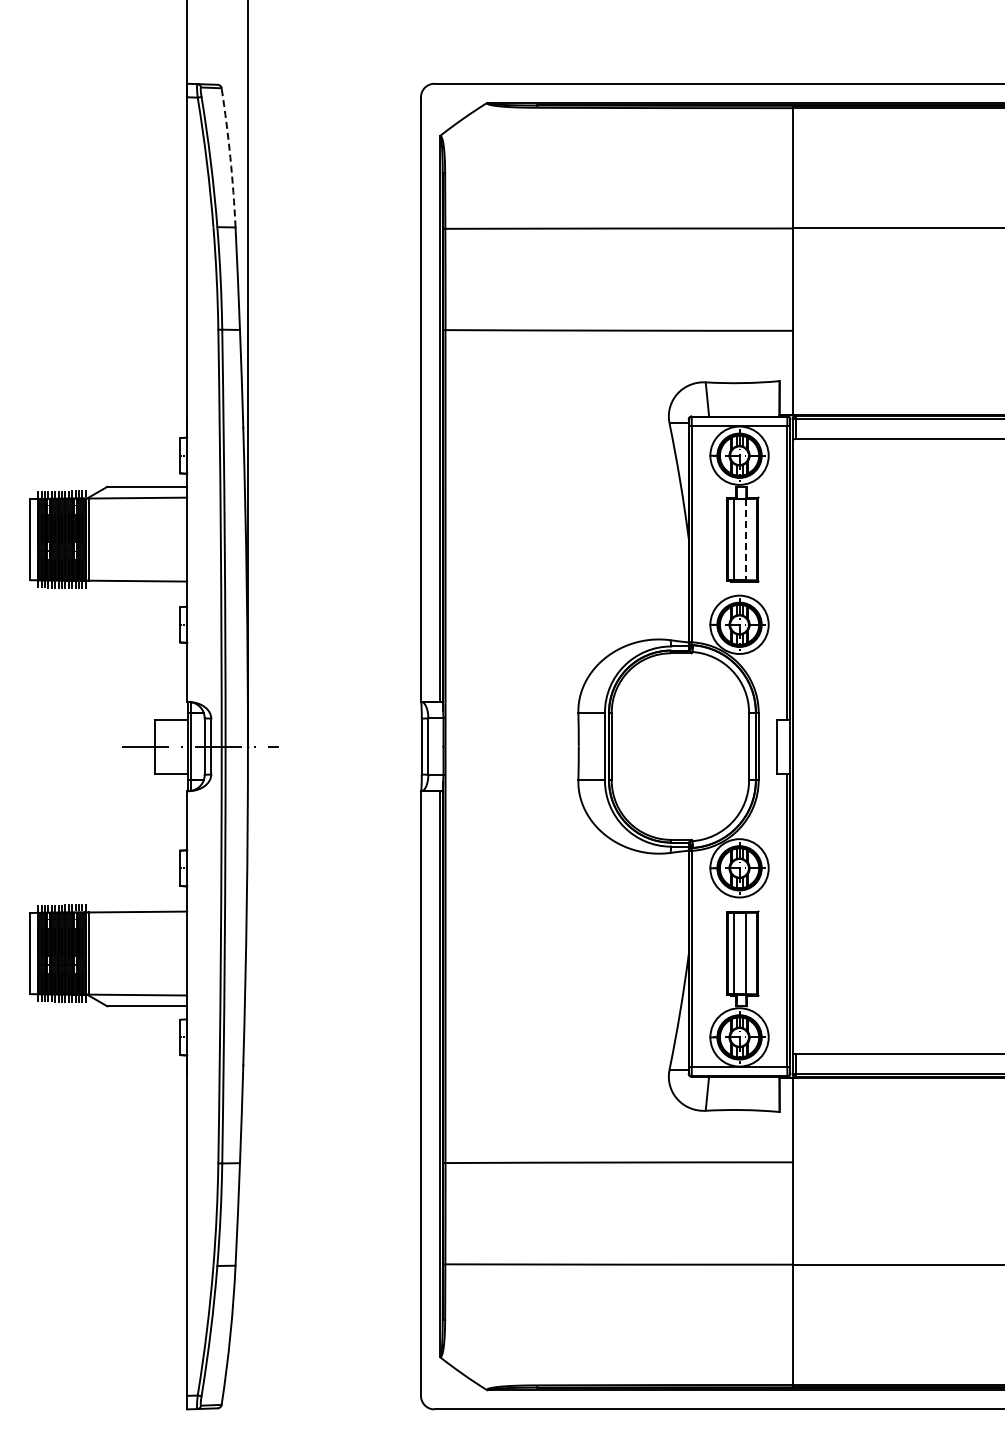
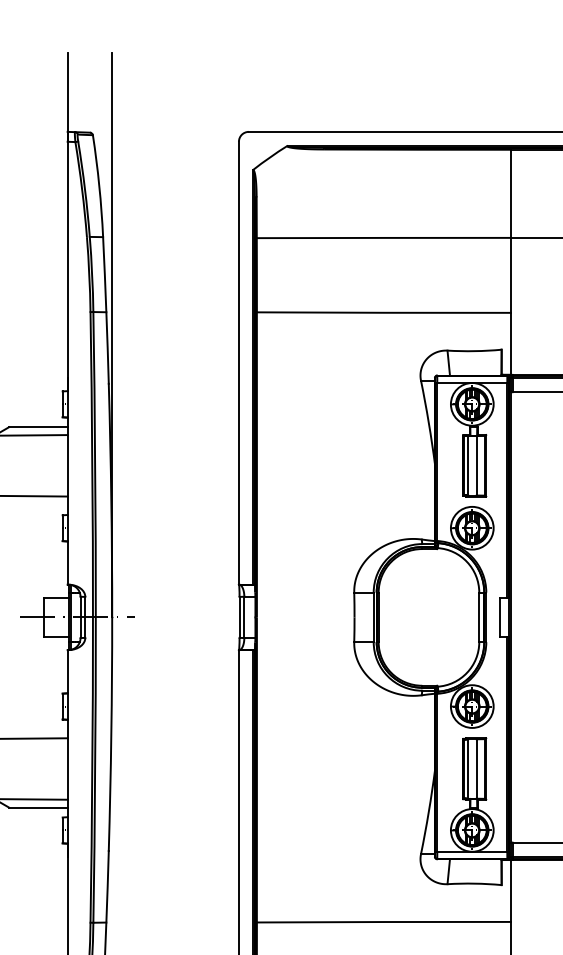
arc: (230, 157) -> (99, 185), dashed -> solid
line: (745, 539) -> (476, 465), dashed -> solid

